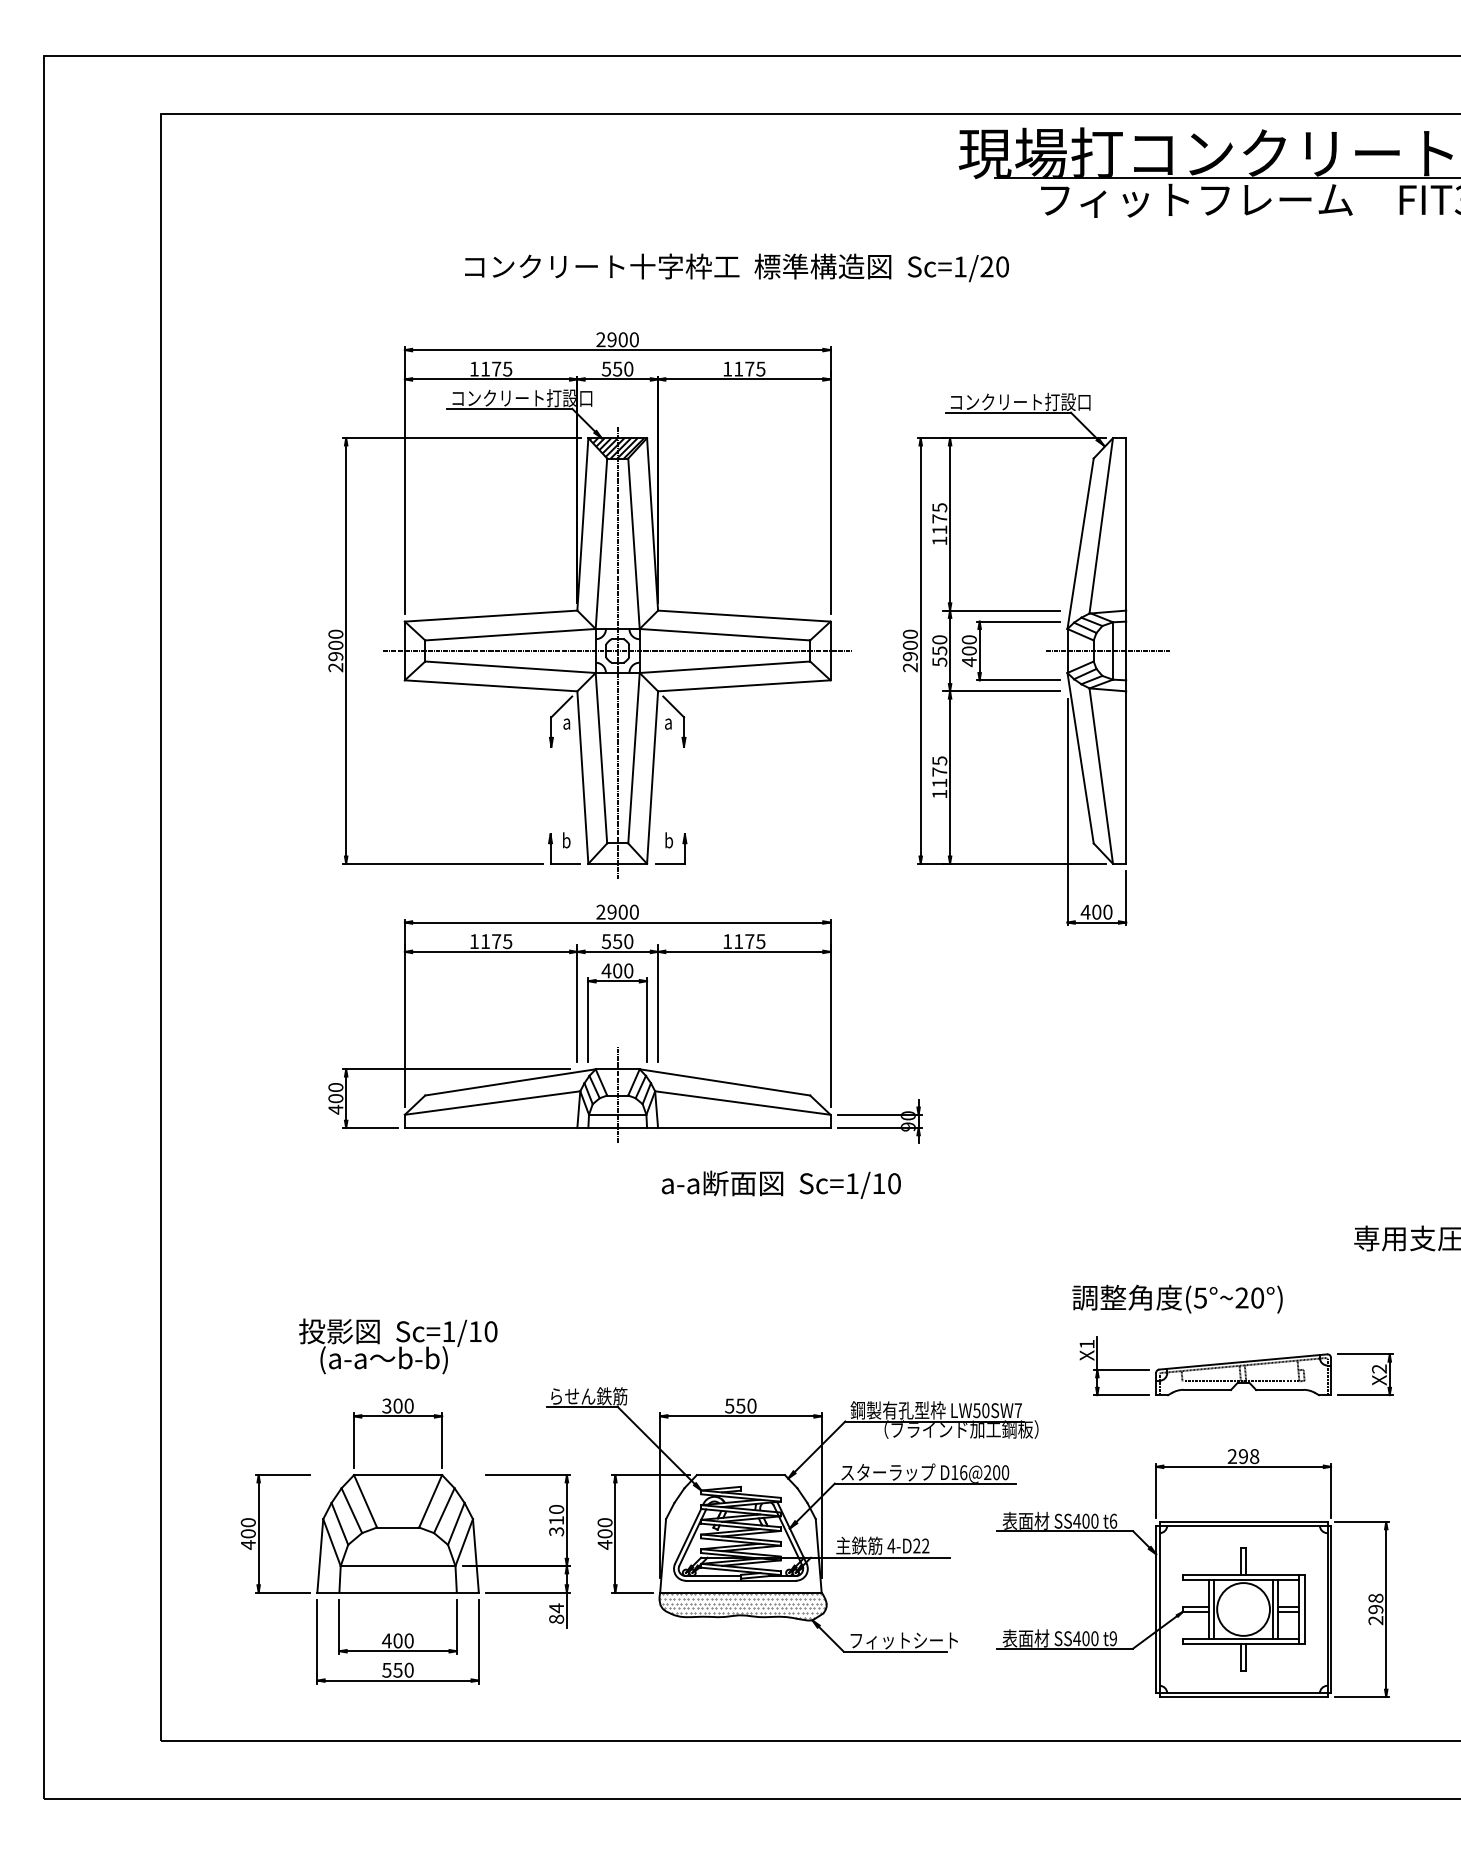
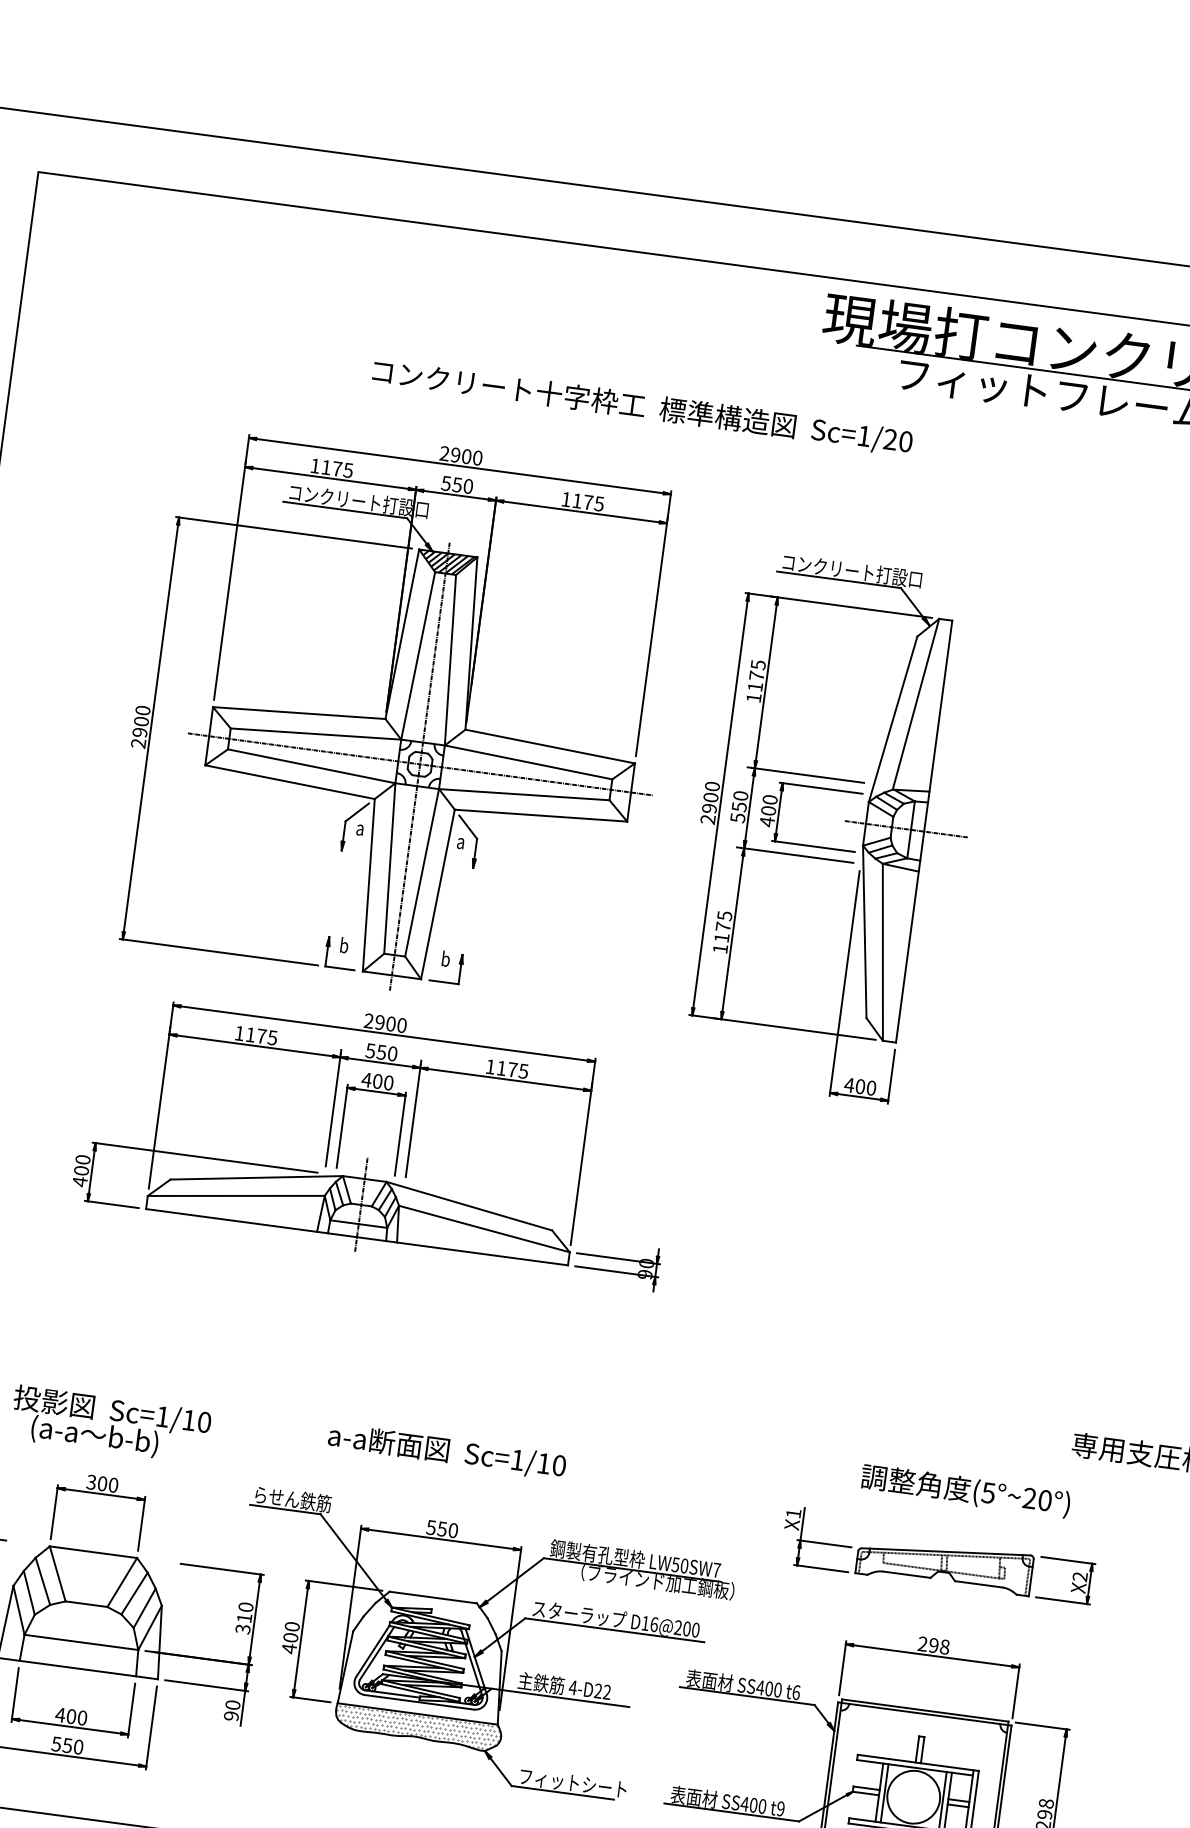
text: (736, 267) -> (642, 407), moved
text: (780, 1184) -> (446, 1451), moved
text: (1177, 1298) -> (965, 1490), moved
text: (556, 1613) -> (232, 1710), 84 -> 90

